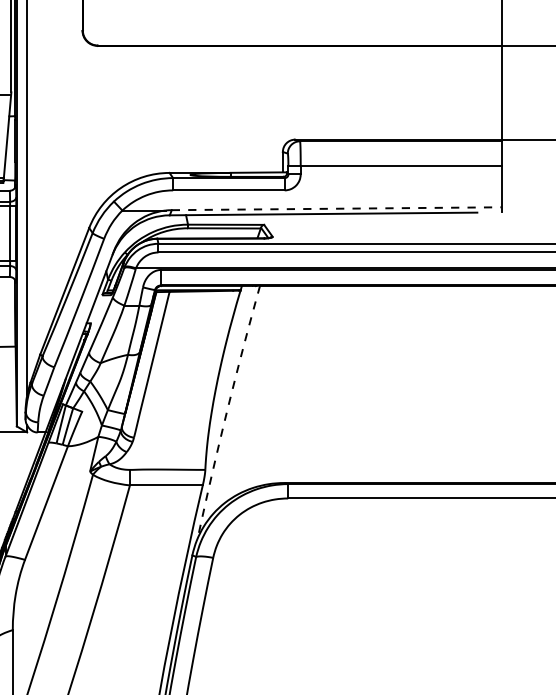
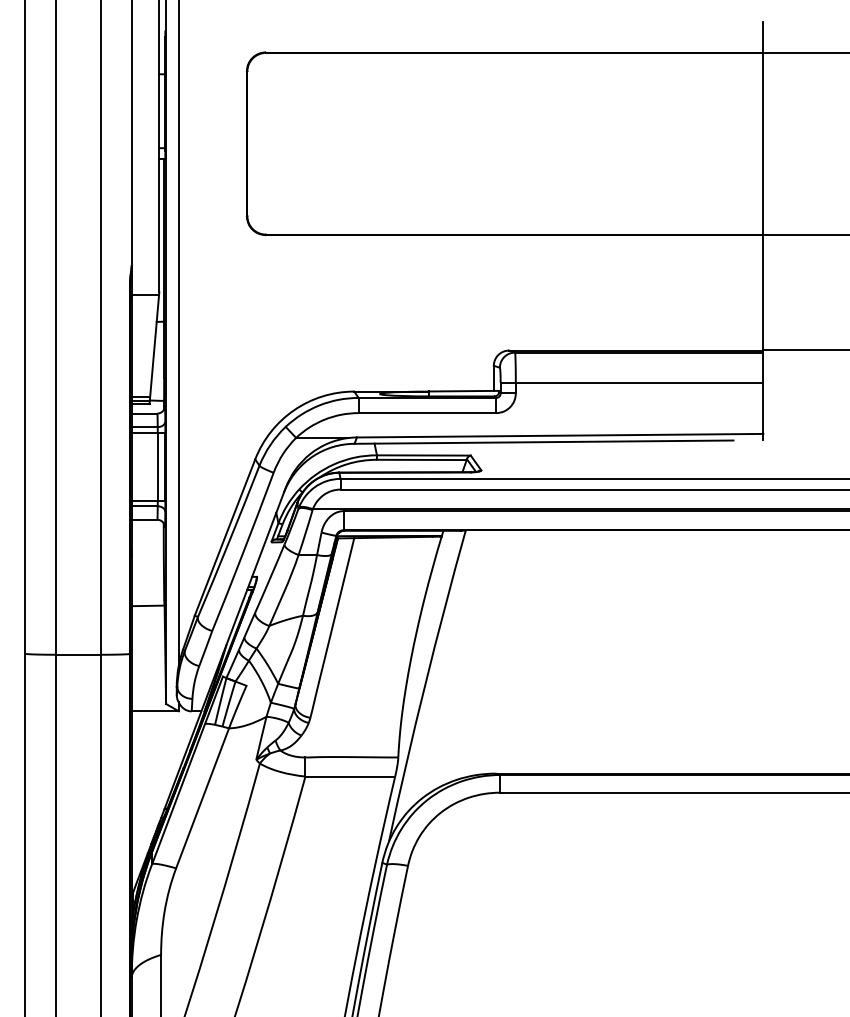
line: (336, 208) -> (560, 435), dashed -> solid
arc: (227, 411) -> (425, 685), dashed -> solid

